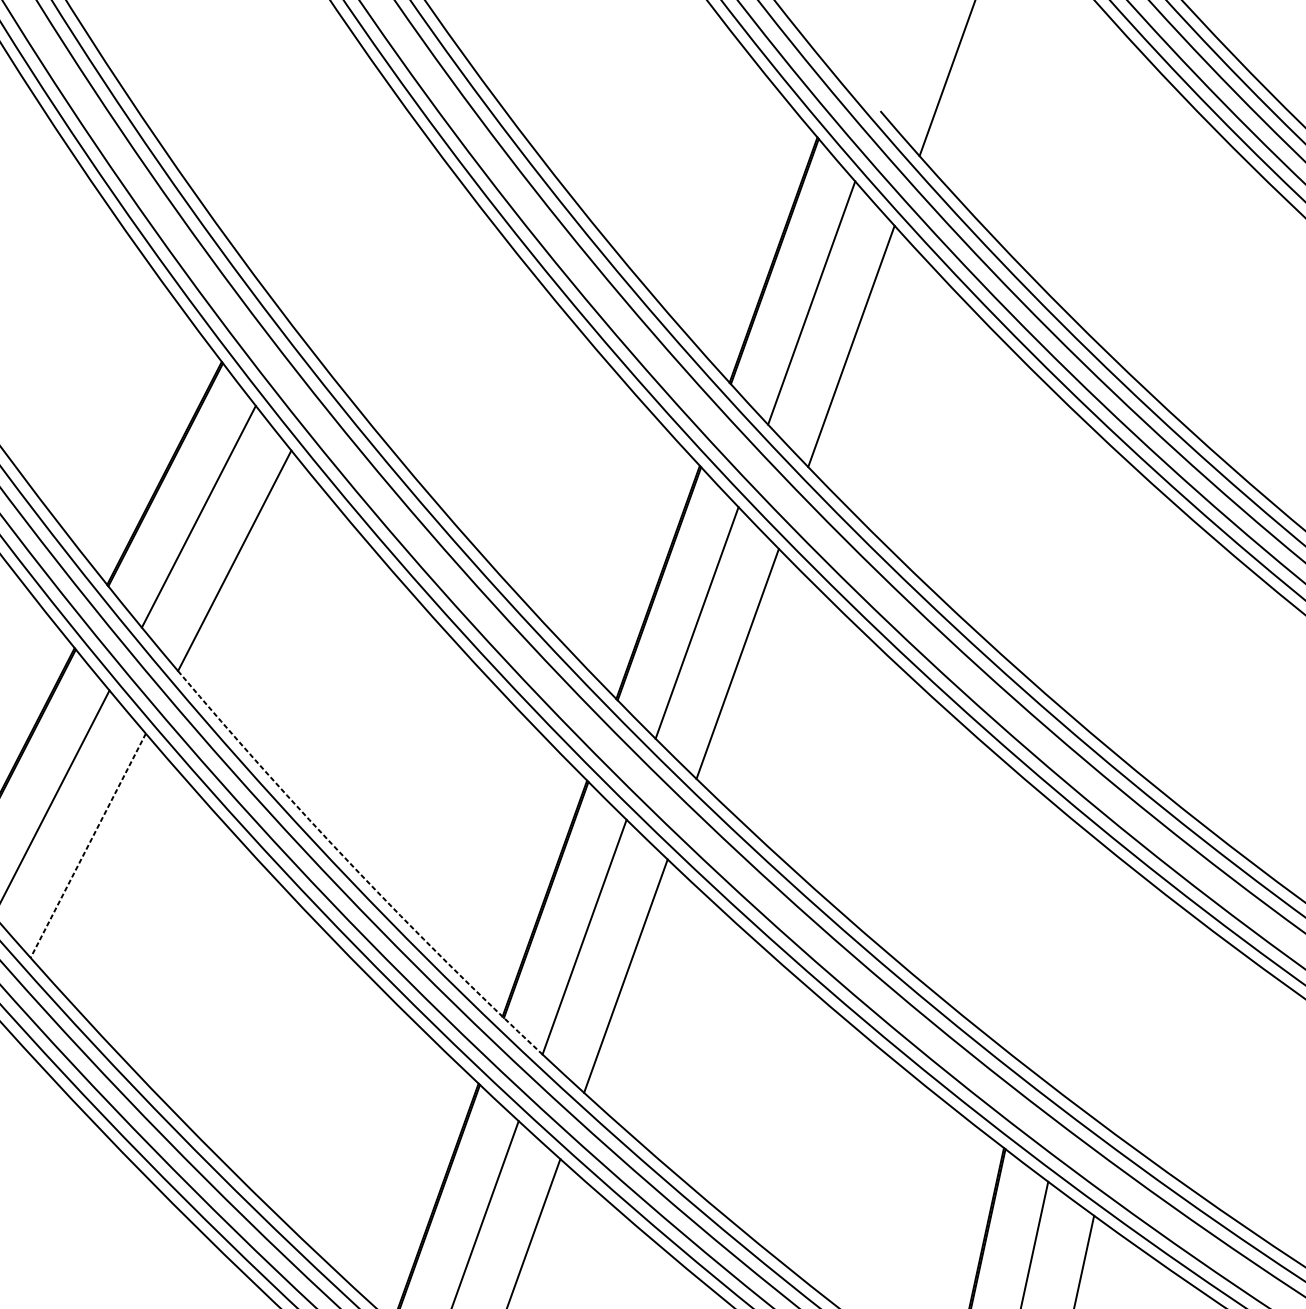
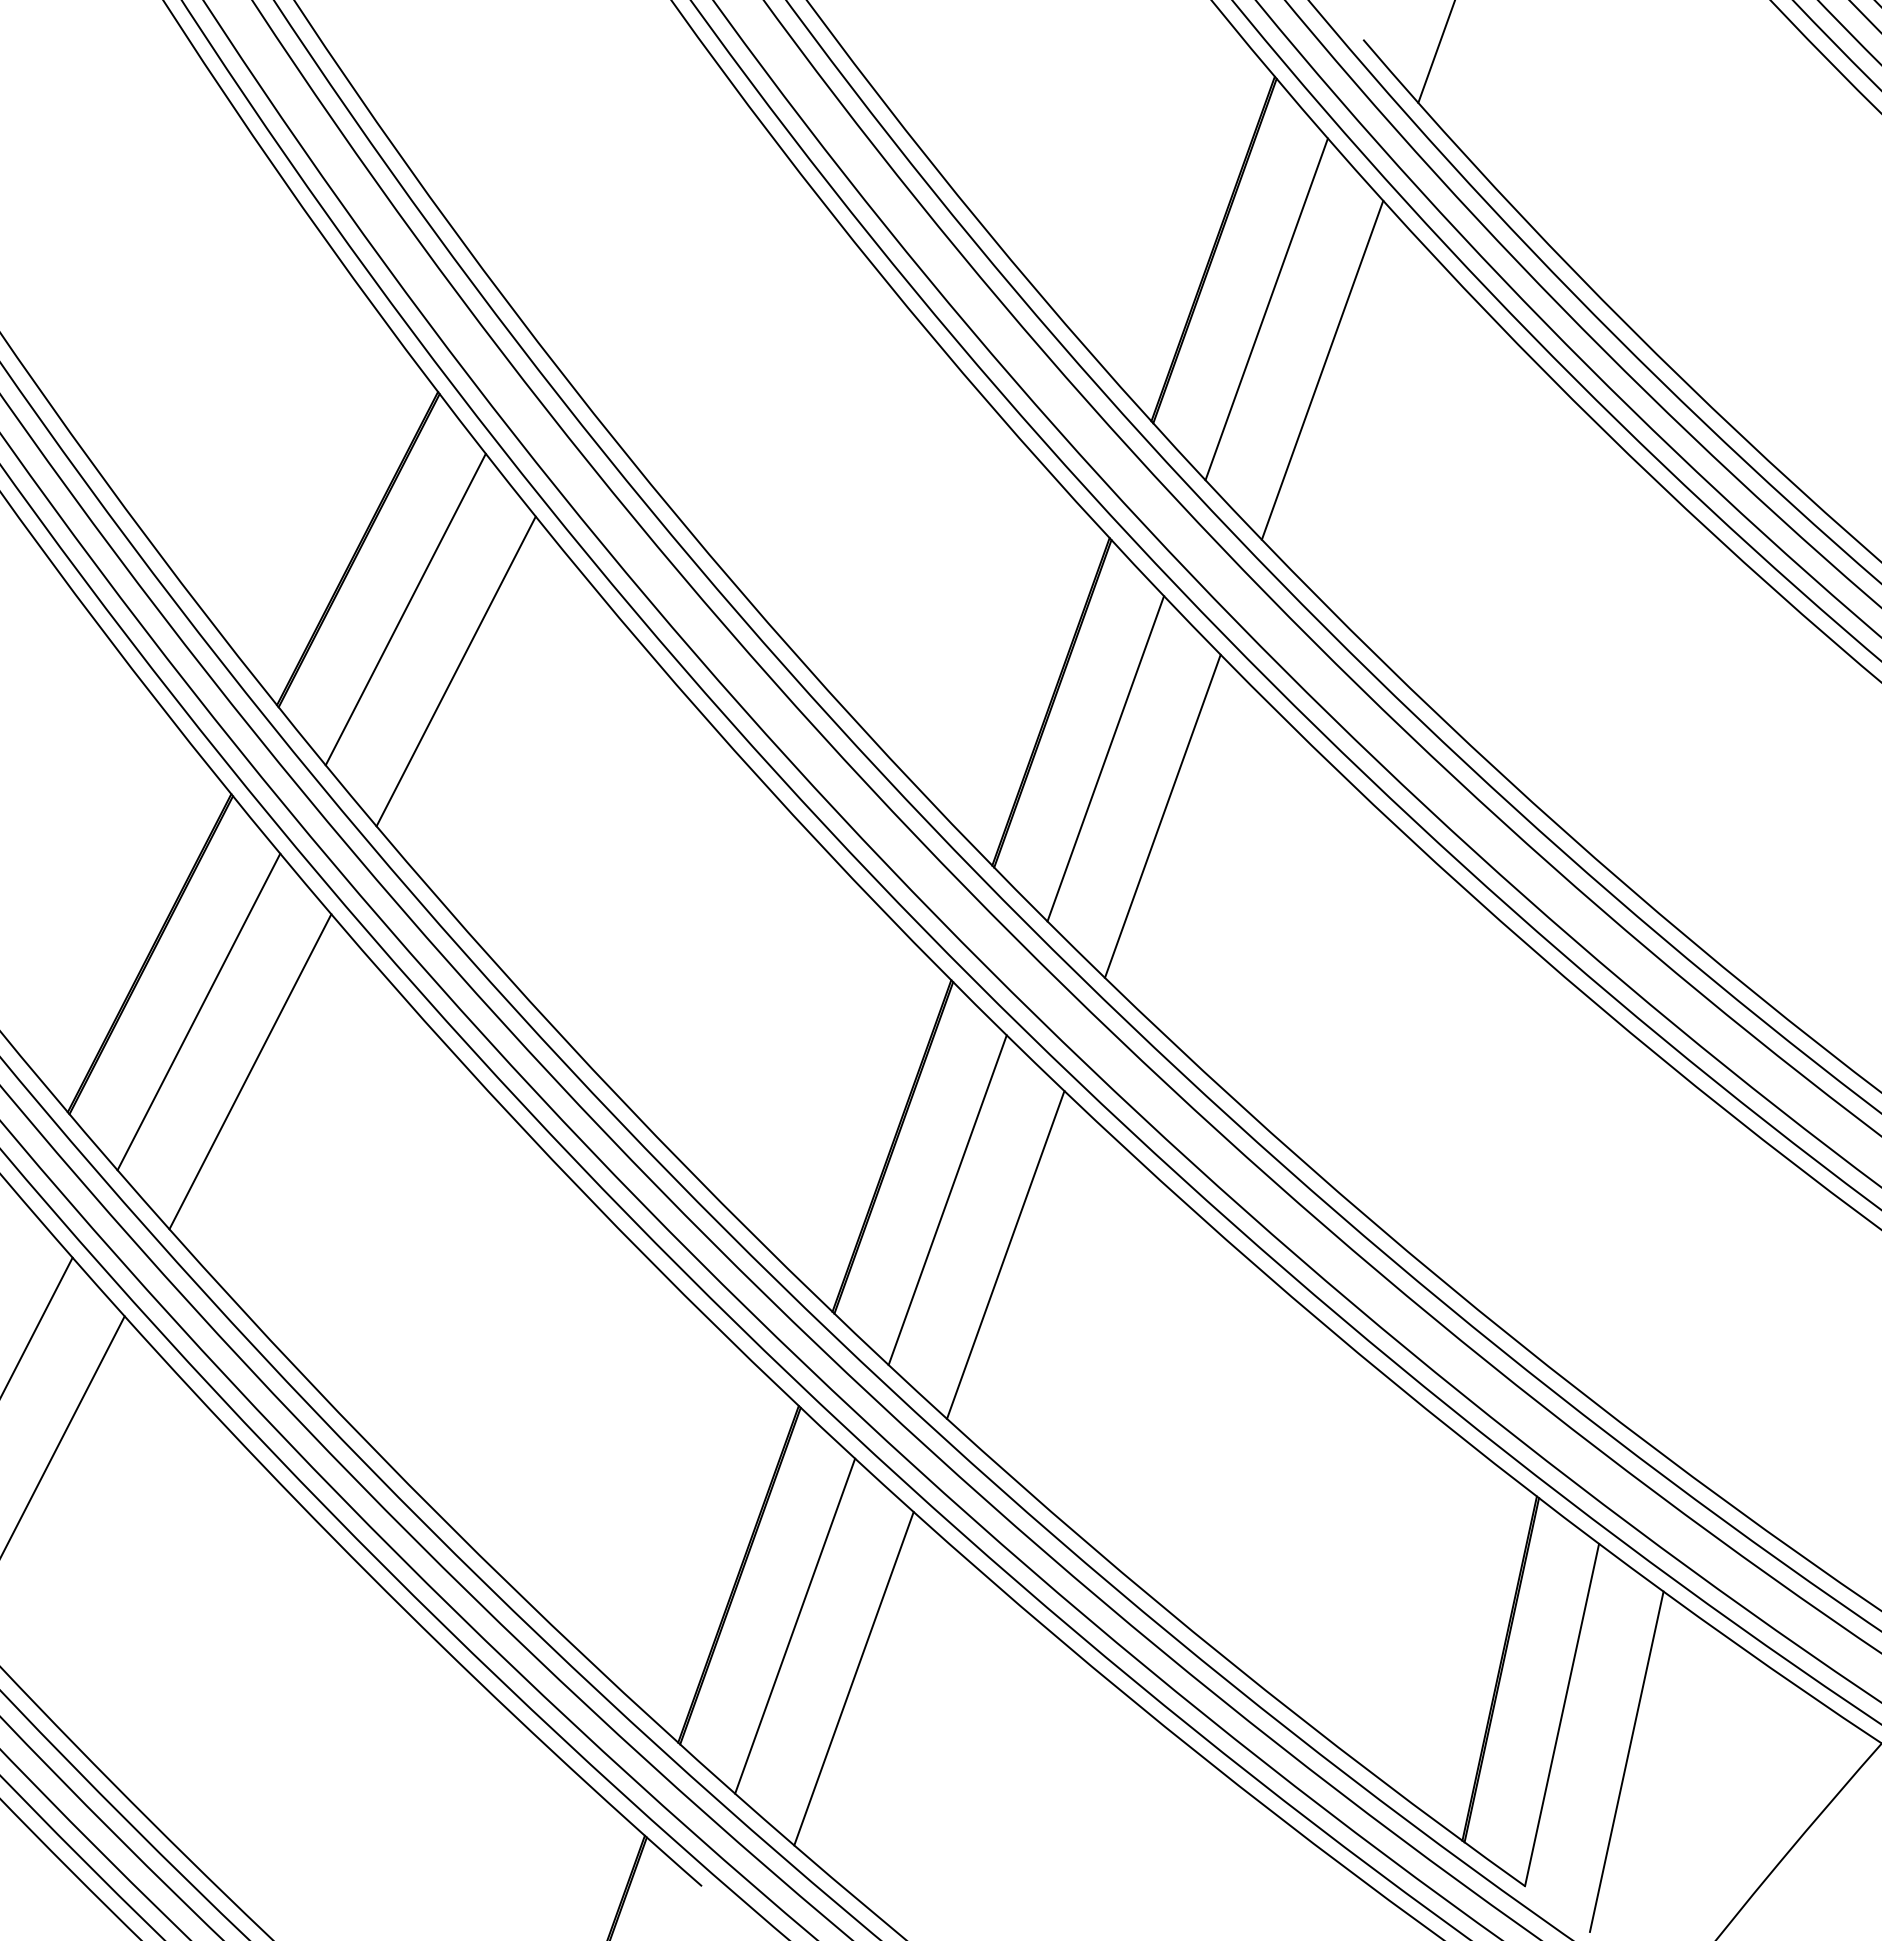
line: (88, 846) -> (250, 1072), dashed -> solid
arc: (354, 868) -> (624, 1103), dashed -> solid

